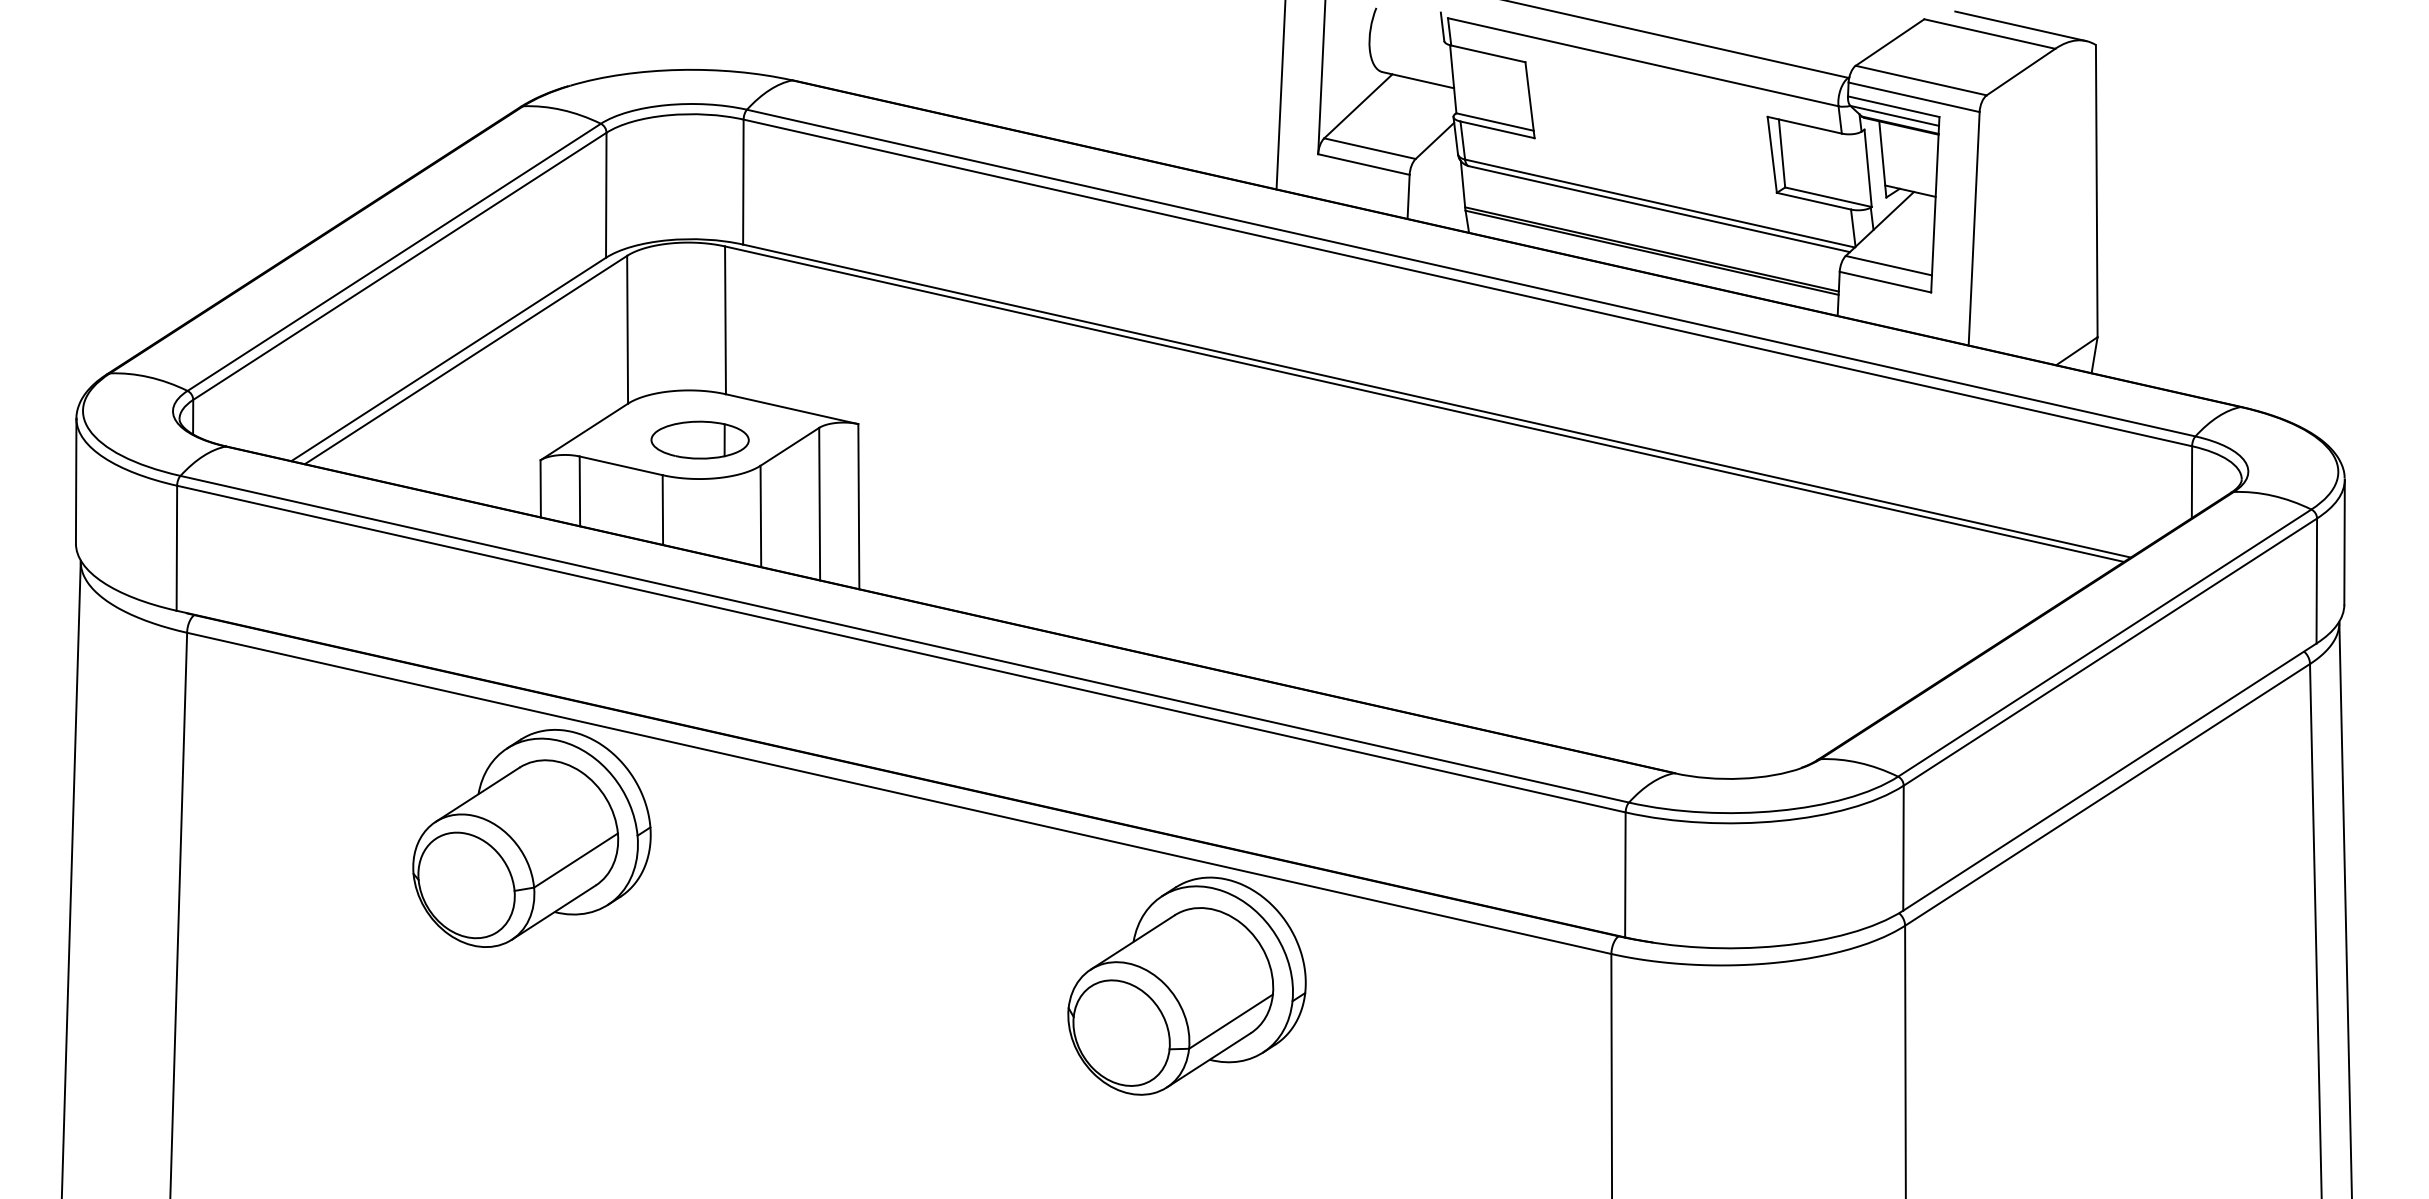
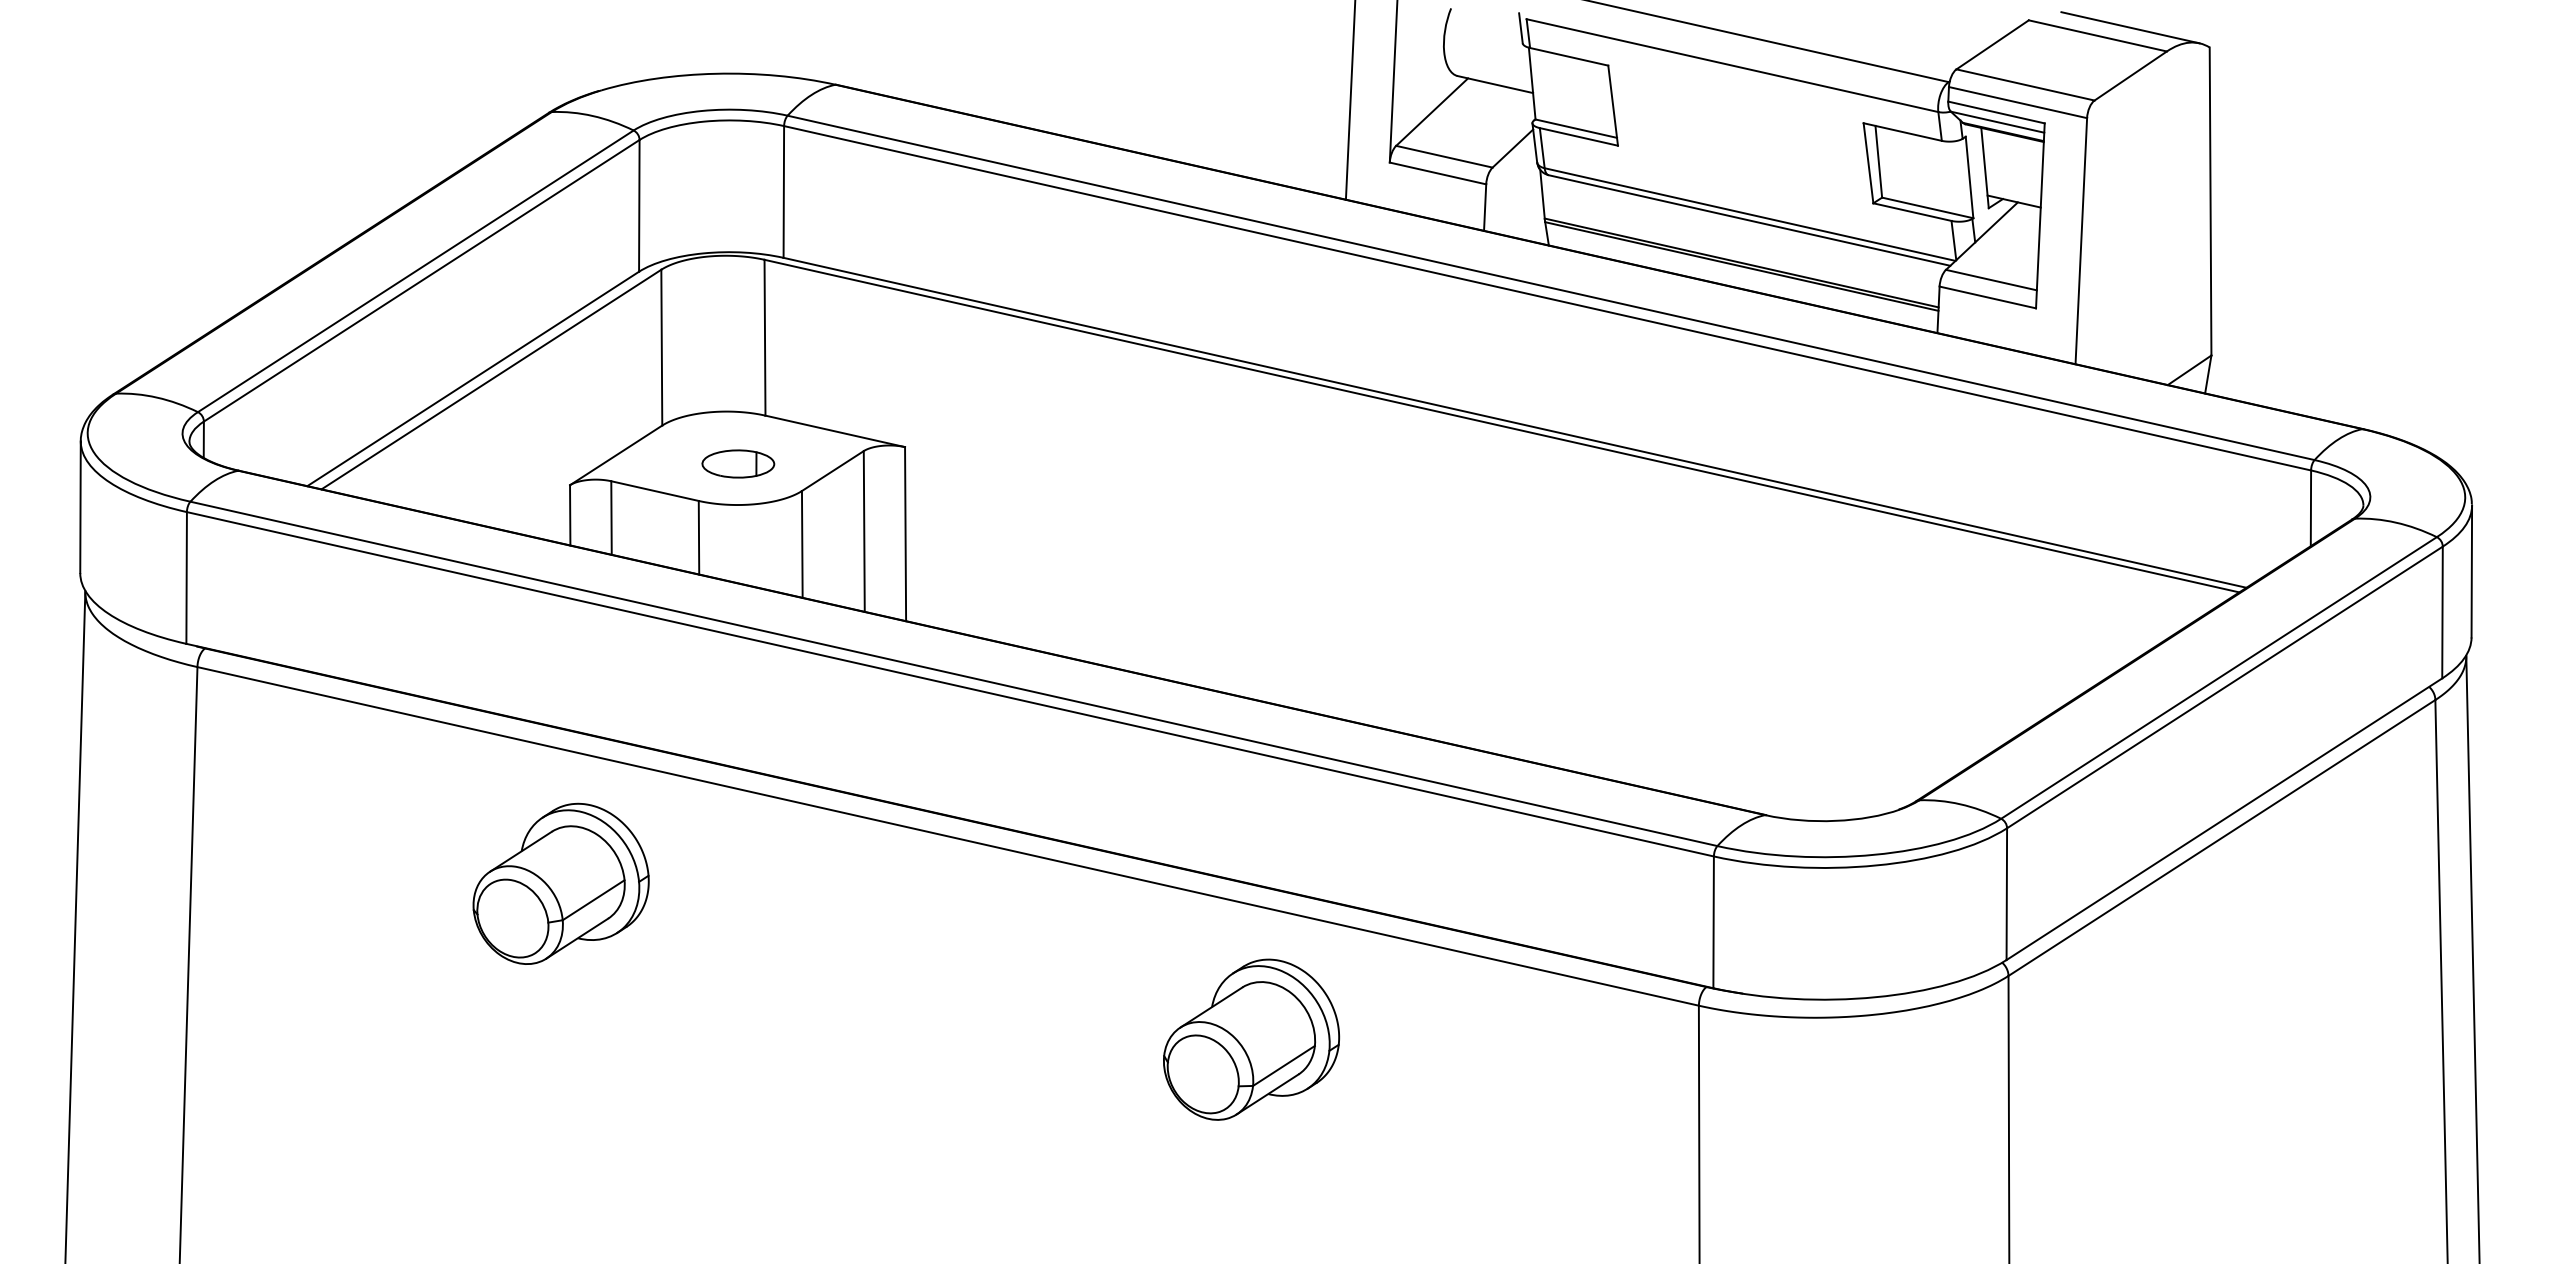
part: (700, 439) -> (738, 463), size x0.7
part: (532, 838) -> (561, 883), size x0.7
part: (1186, 986) -> (1251, 1039), size x0.7

